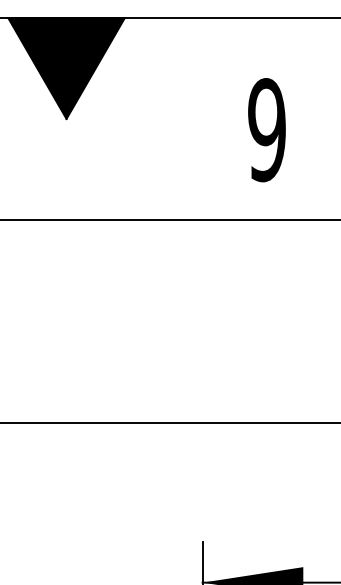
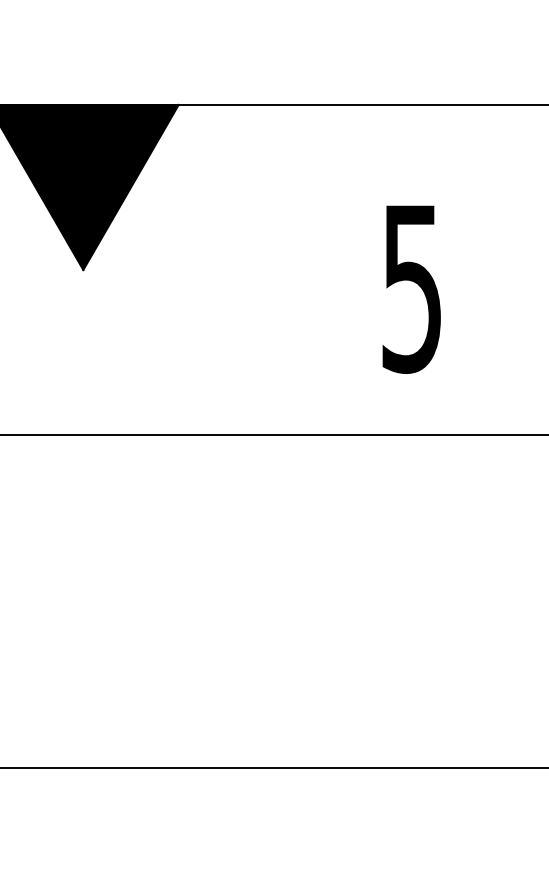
text: (266, 130) -> (411, 288), 9 -> 5

